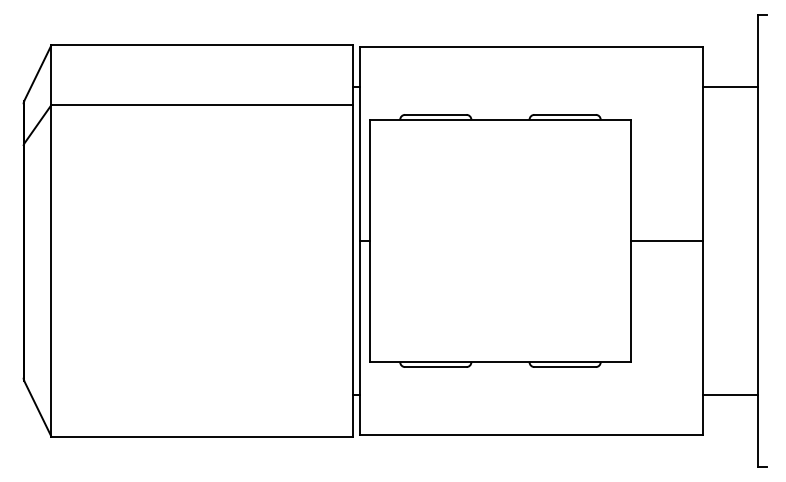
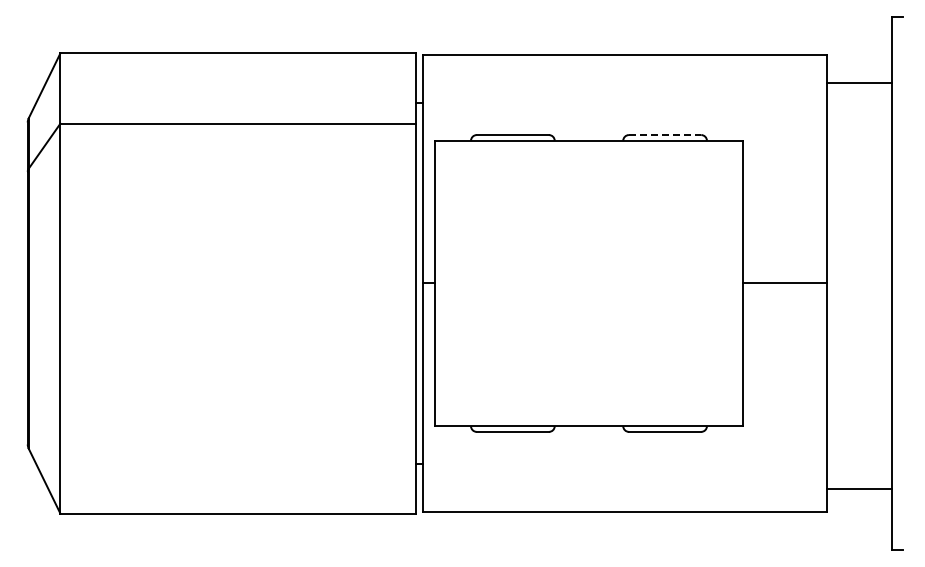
line: (729, 87) -> (858, 83), moved
line: (565, 115) -> (665, 135), solid -> dashed
line: (729, 394) -> (858, 488), moved

